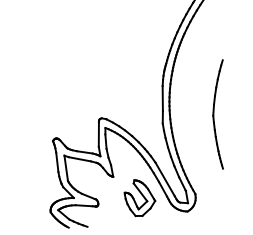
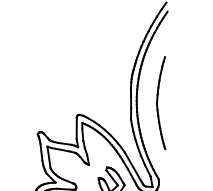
part: (217, 114) -> (160, 103), moved

